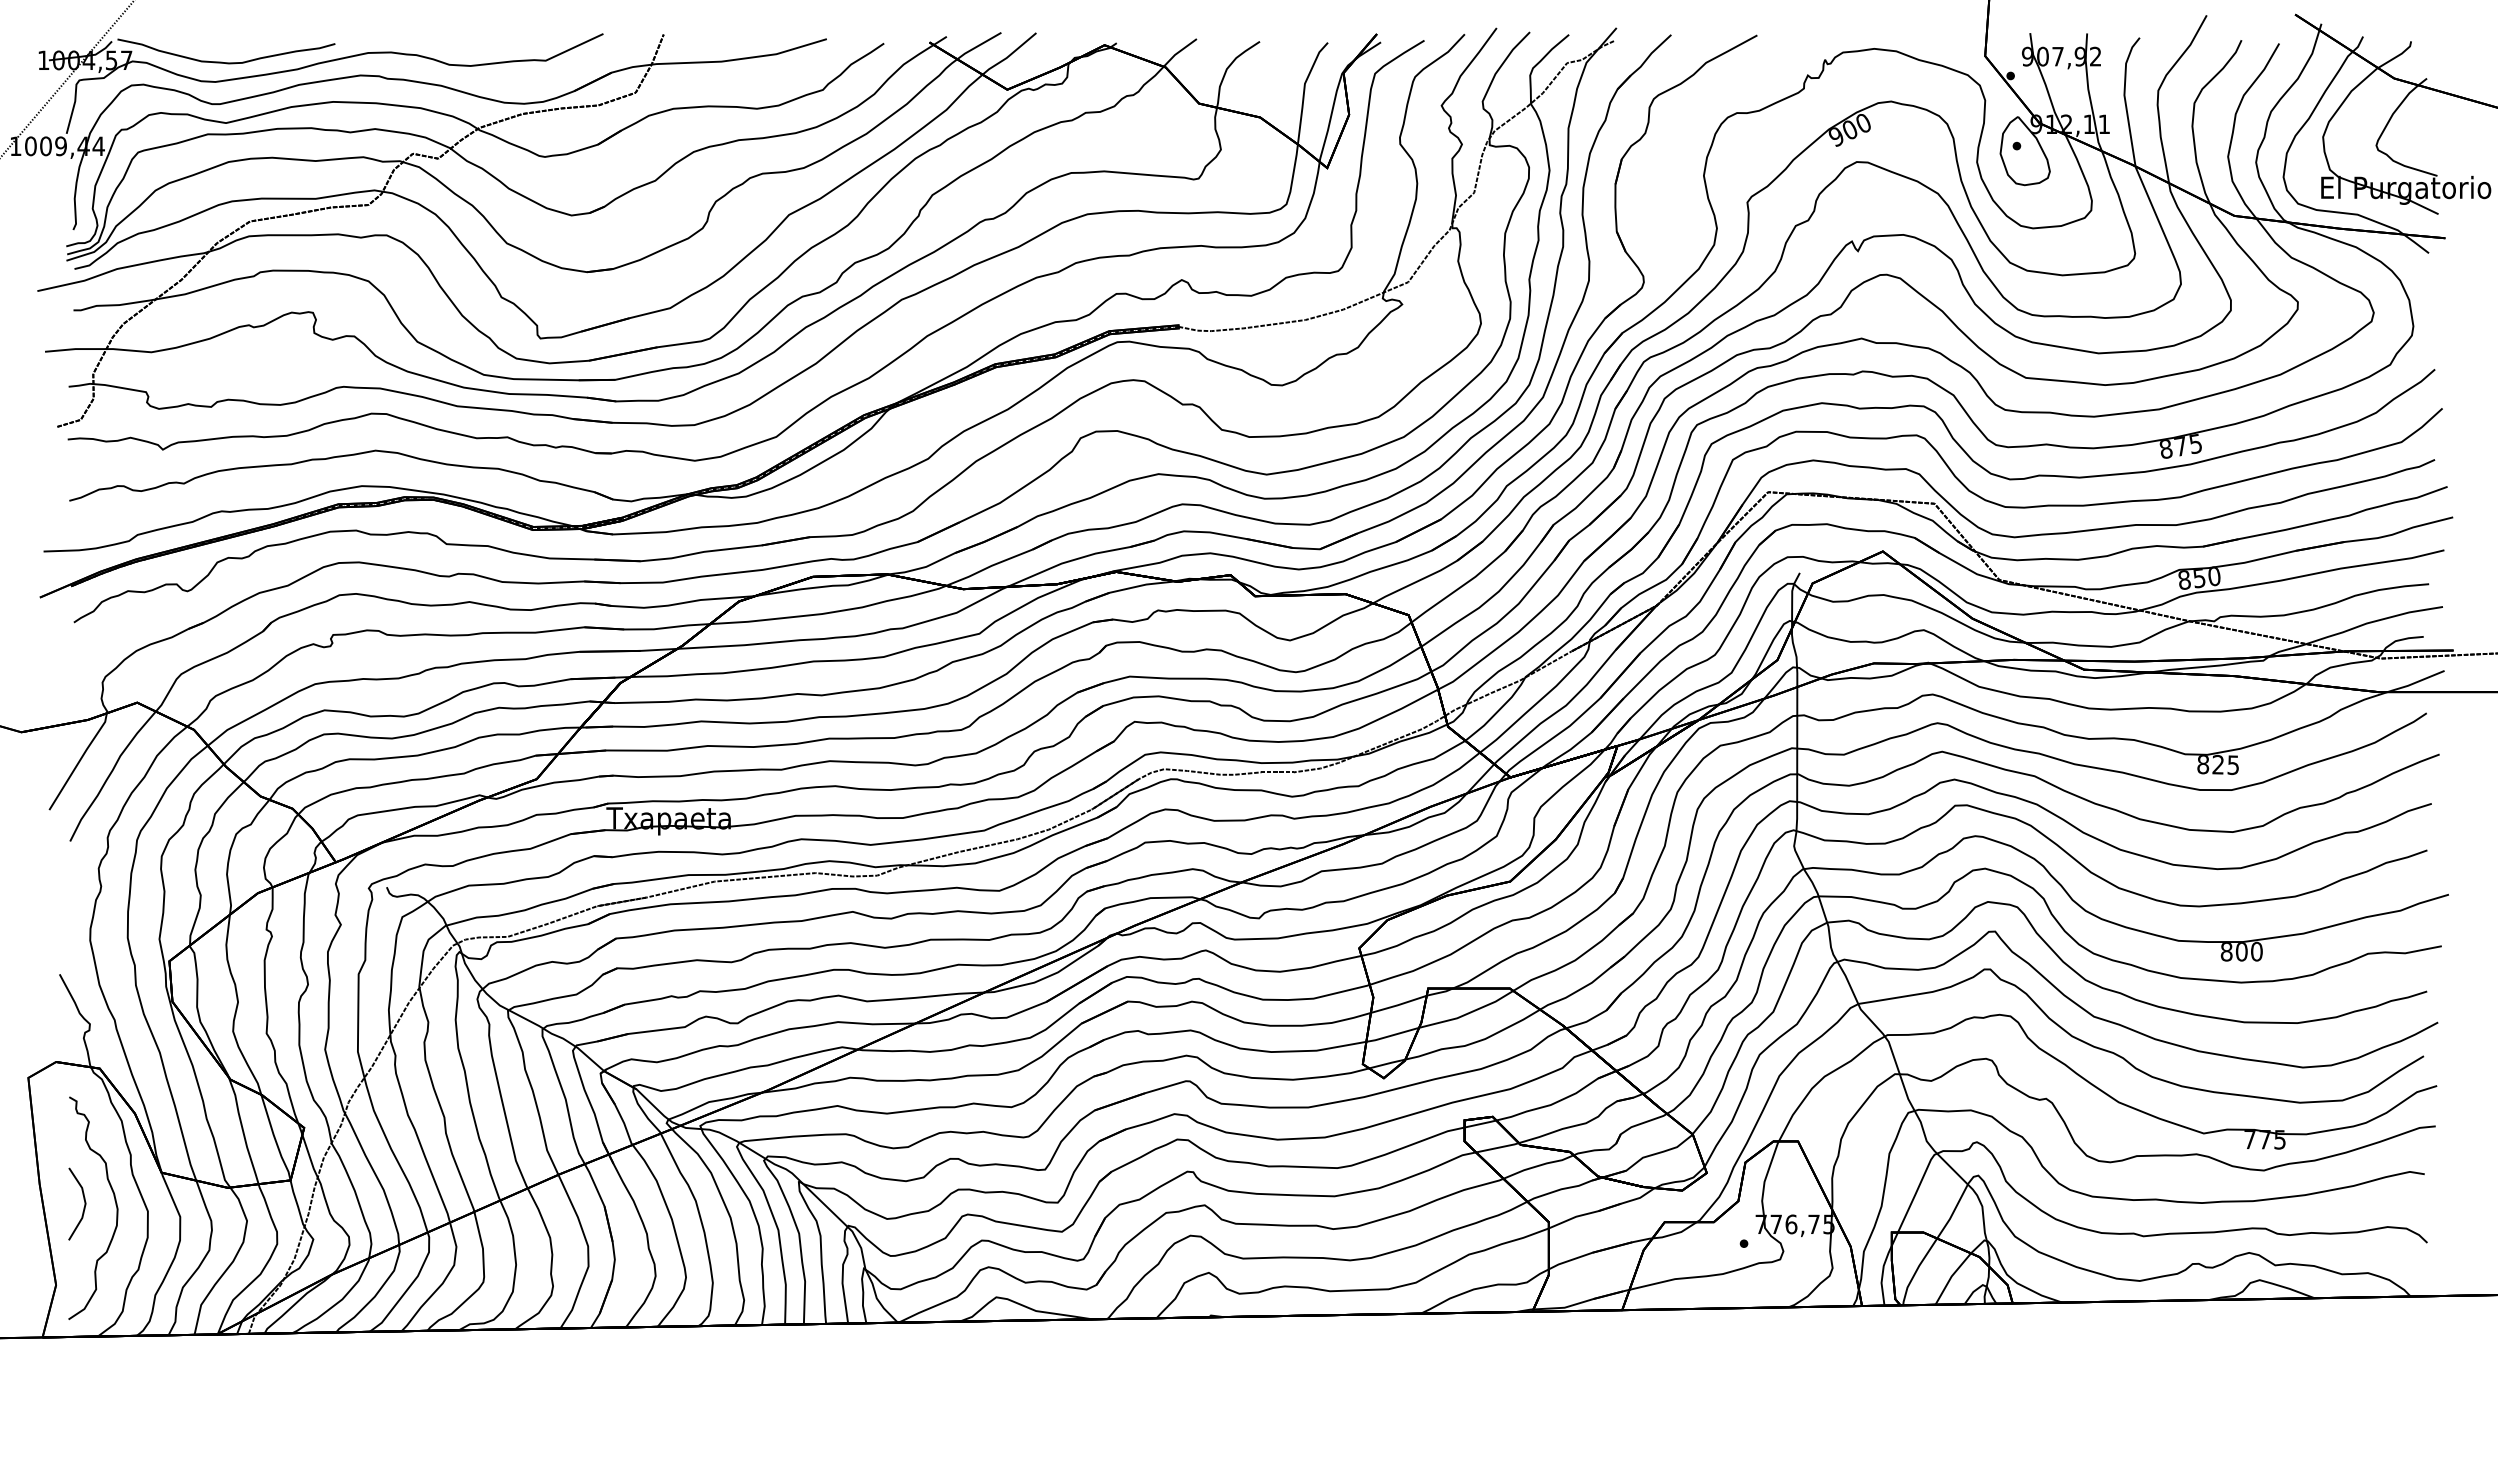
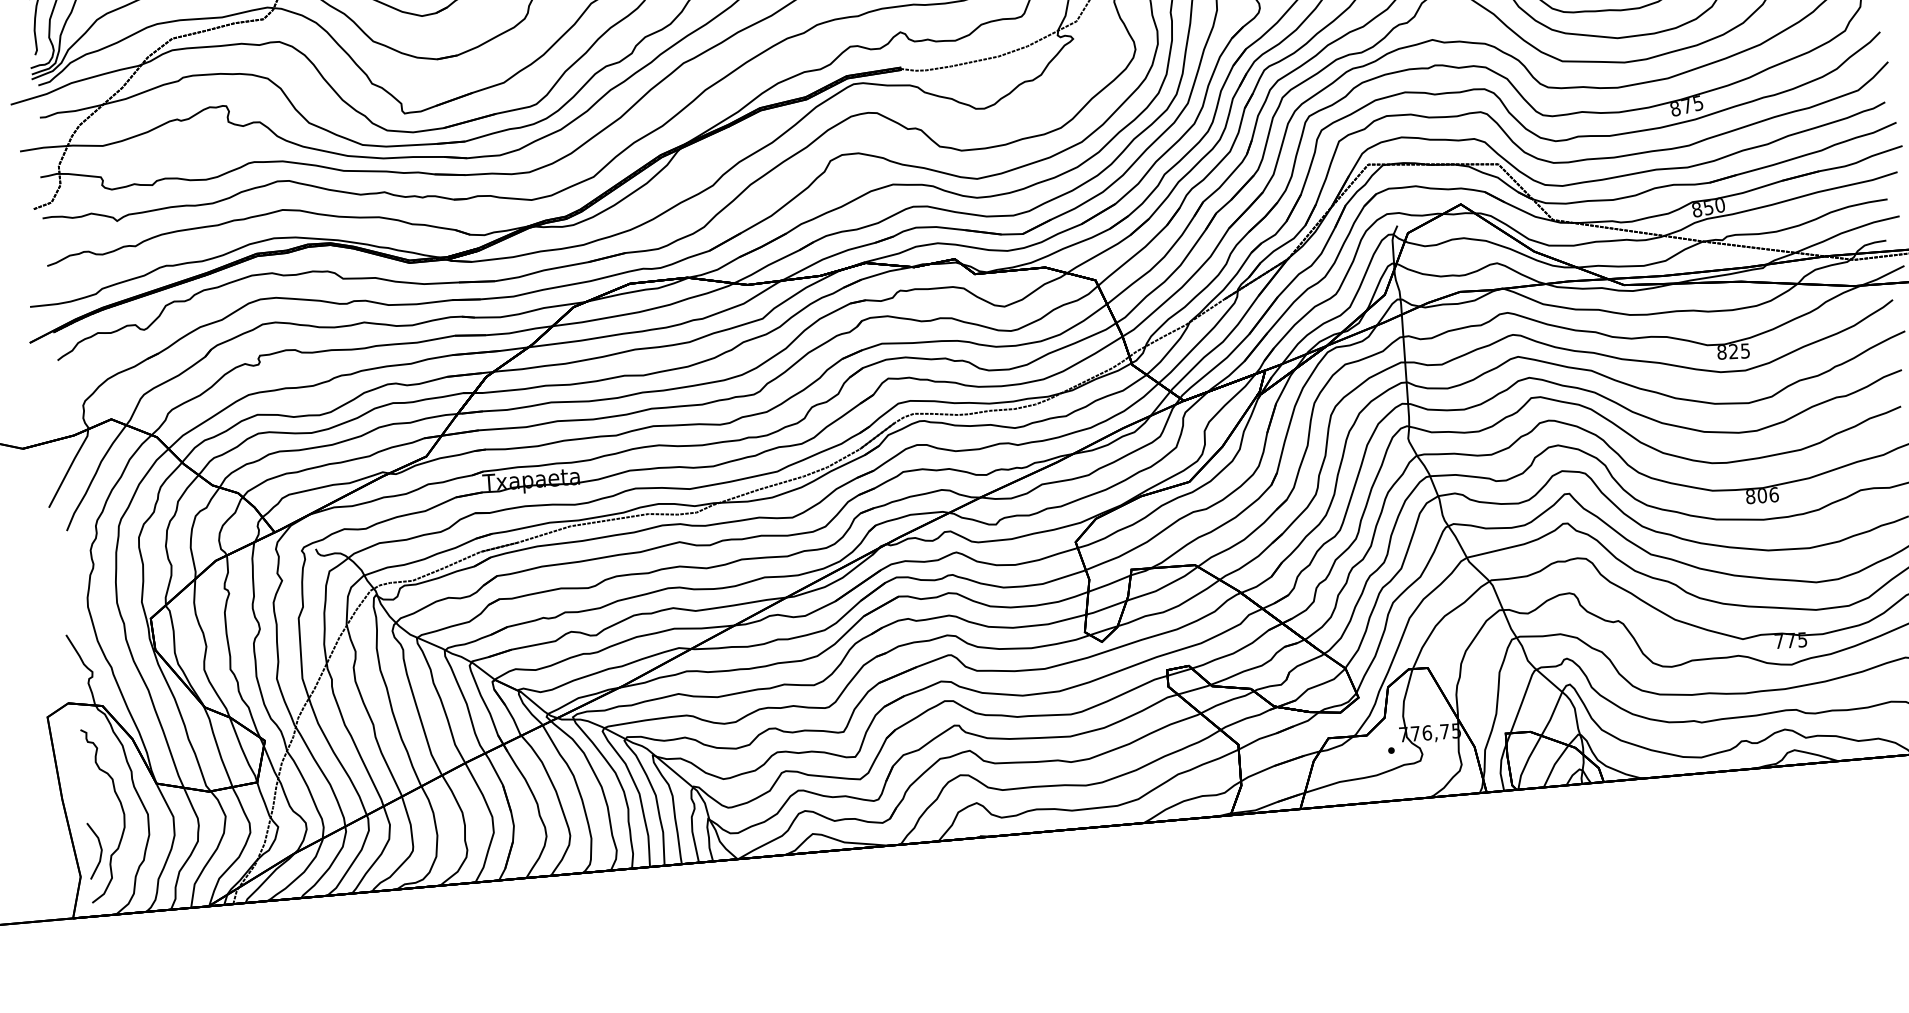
text: (2256, 951) -> (1773, 494), 800 -> 806
line: (84, 1203) -> (100, 849), moved

